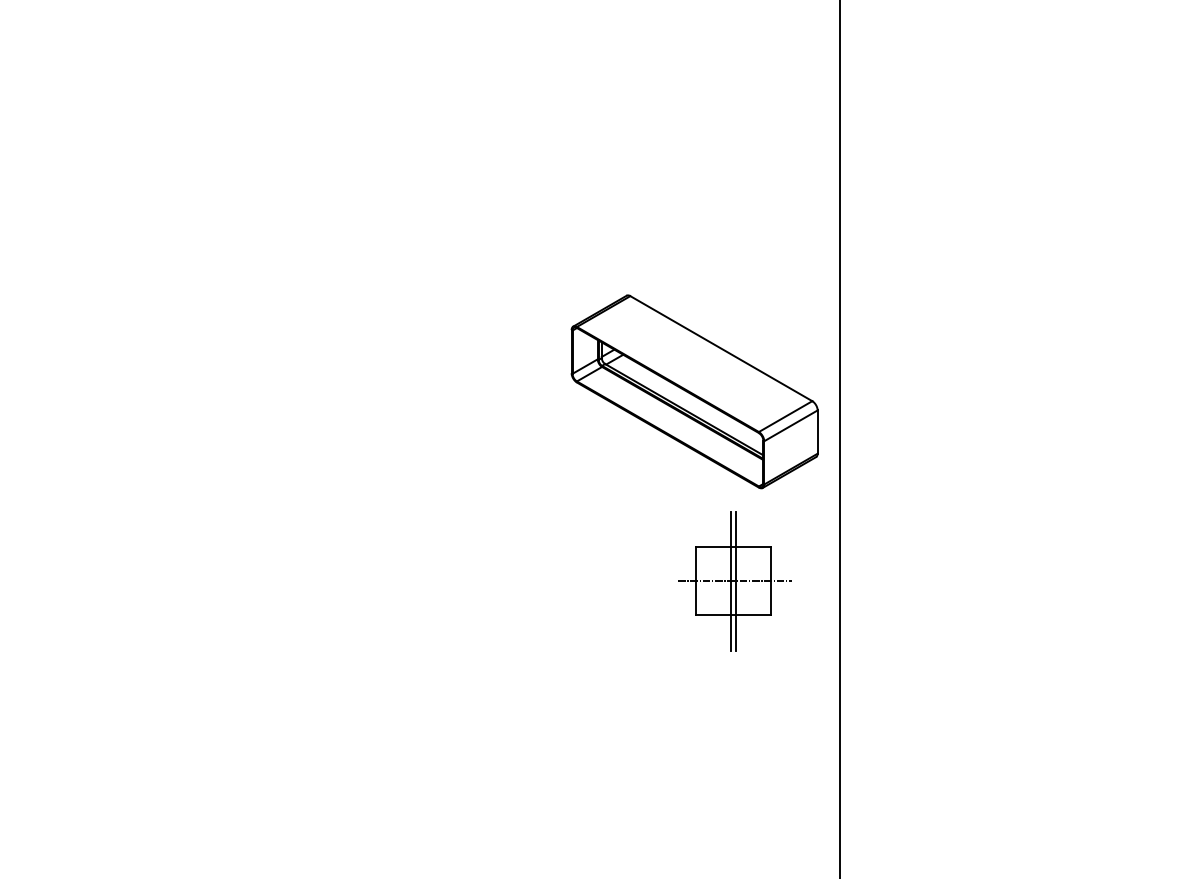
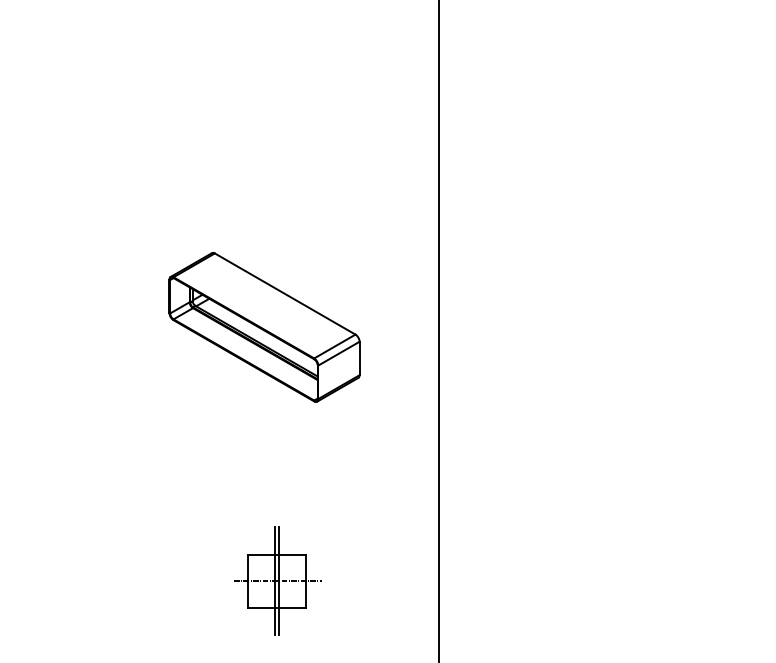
part: (694, 391) -> (264, 327), moved
part: (734, 581) -> (277, 581), moved

